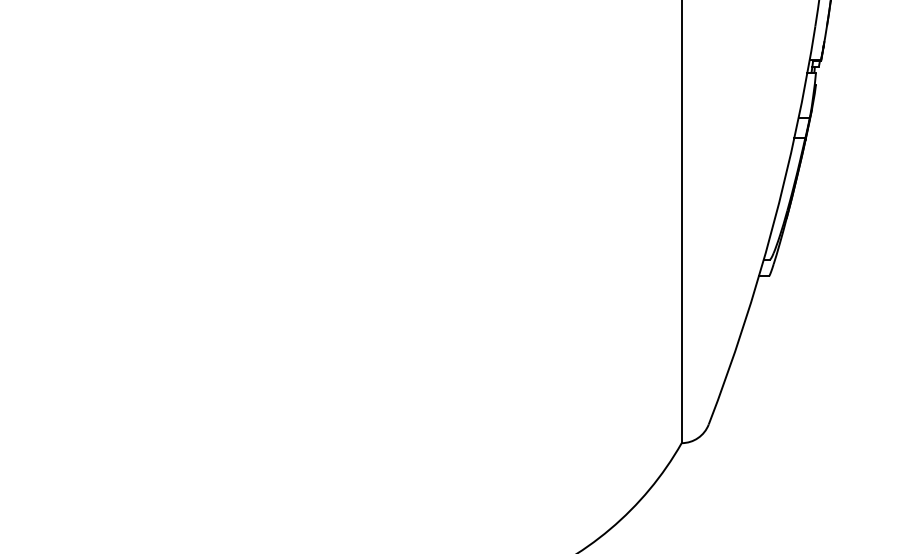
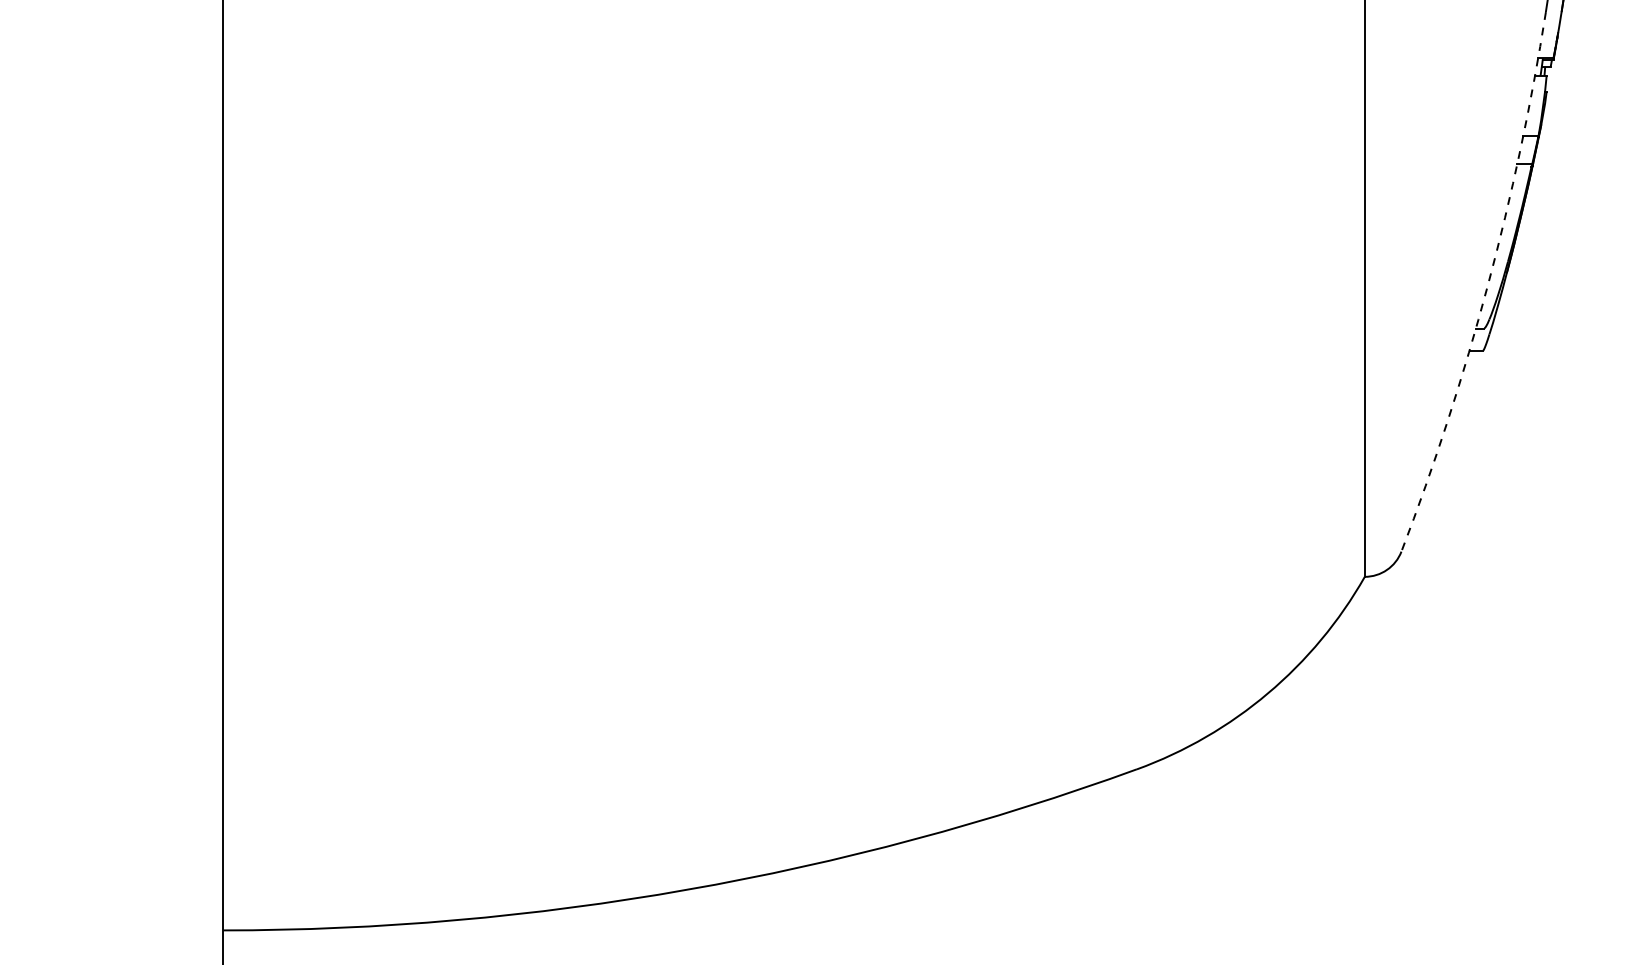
arc: (772, 228) -> (1487, 285), solid -> dashed

